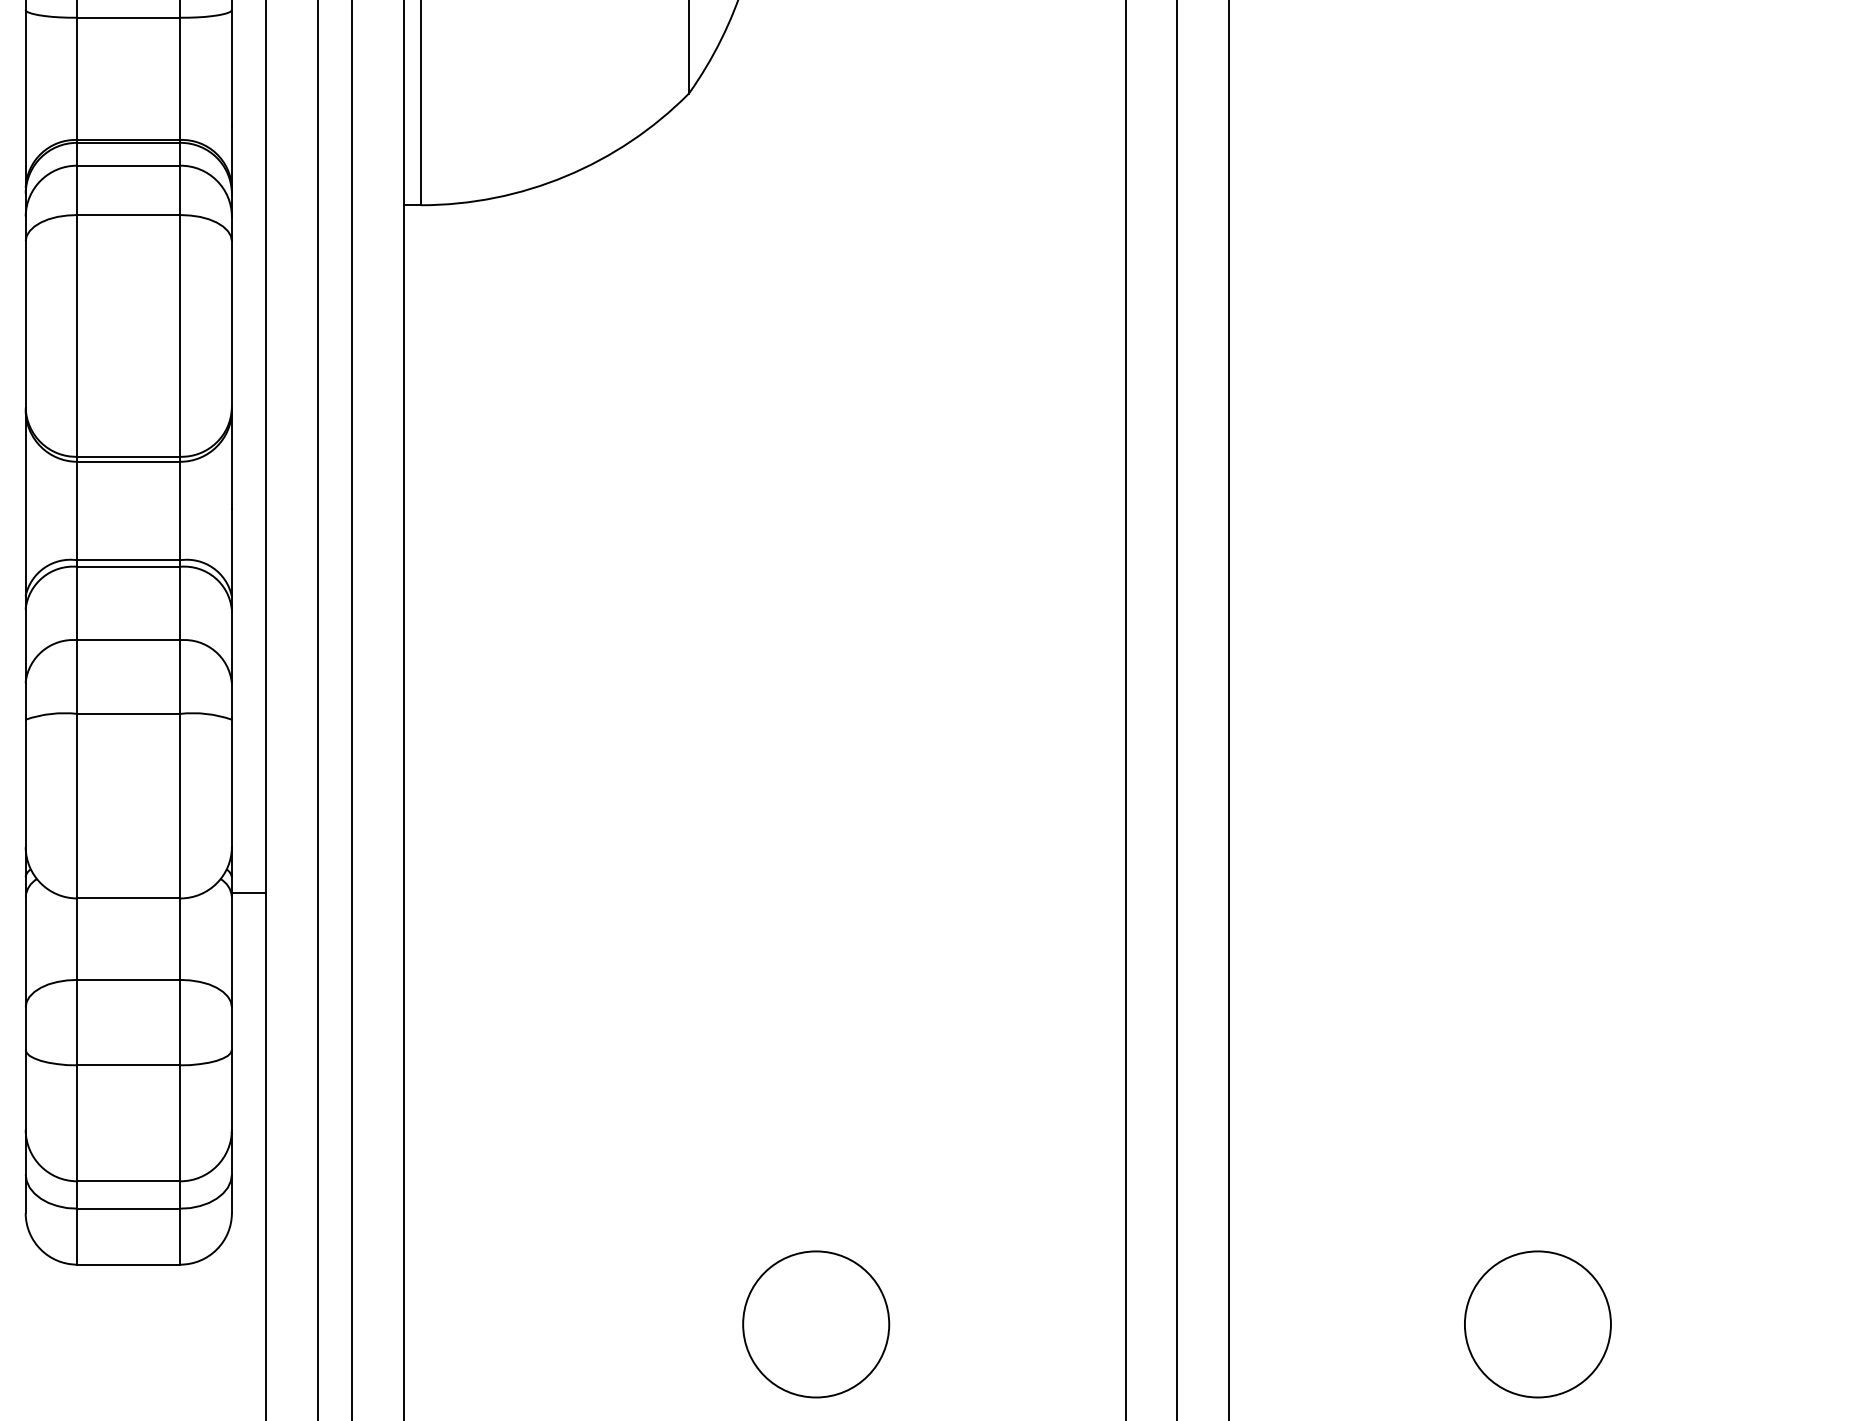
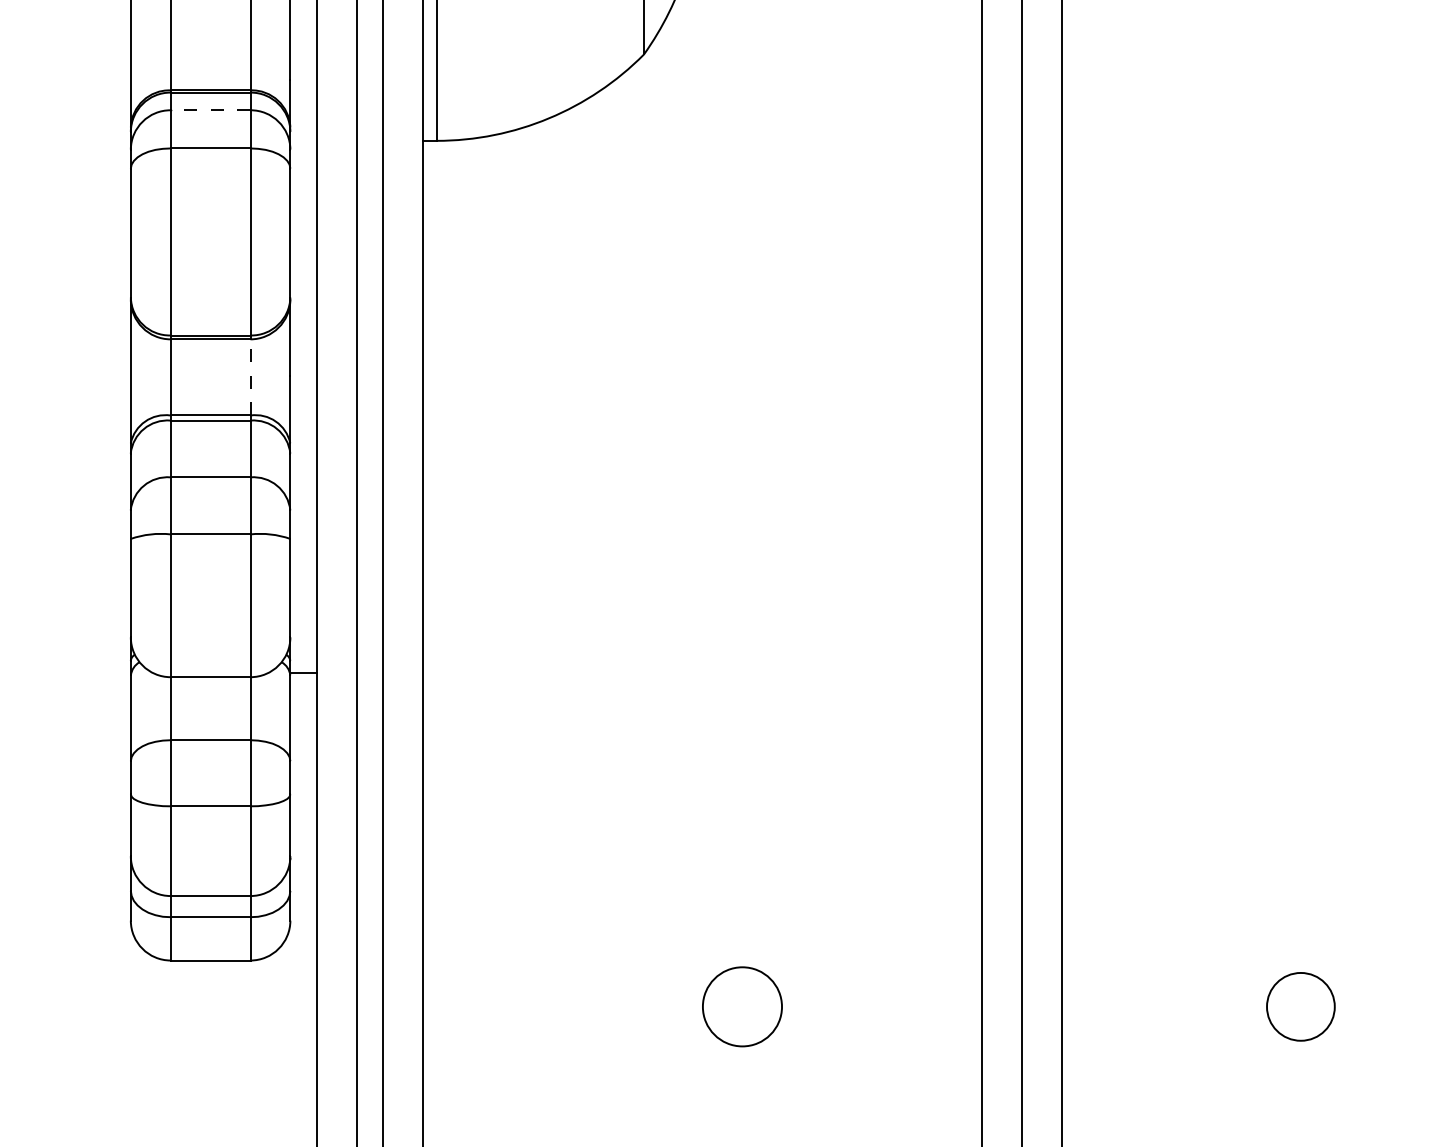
line: (128, 165) -> (210, 110), solid -> dashed
line: (180, 509) -> (250, 376), solid -> dashed
circle: (816, 1324) -> (742, 1006), size x0.7
circle: (1537, 1324) -> (1300, 1006), size x0.6

